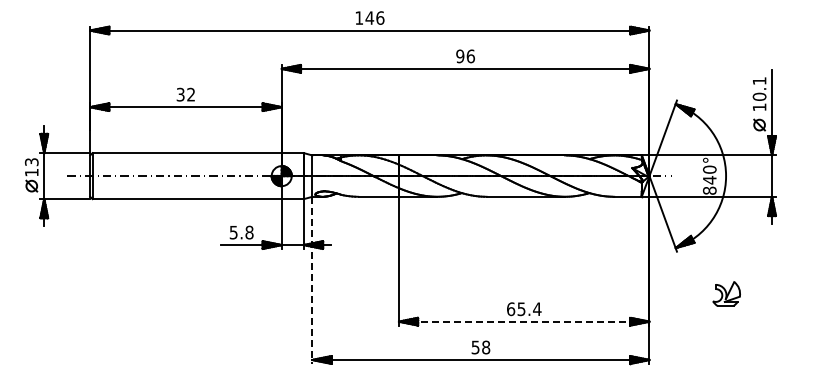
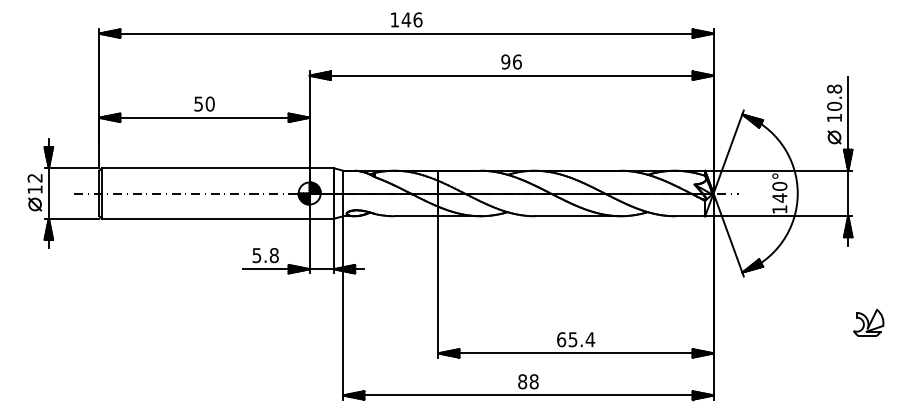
text: (759, 81) -> (834, 89), 10.1 -> 10.8
text: (186, 94) -> (205, 103), 32 -> 50
text: (31, 162) -> (34, 178), 13 -> 12
text: (709, 190) -> (779, 209), 840° -> 140°
line: (312, 280) -> (343, 308), dashed -> solid
part: (726, 293) -> (868, 322), moved
line: (524, 321) -> (576, 353), dashed -> solid
text: (475, 347) -> (522, 381), 58 -> 88

